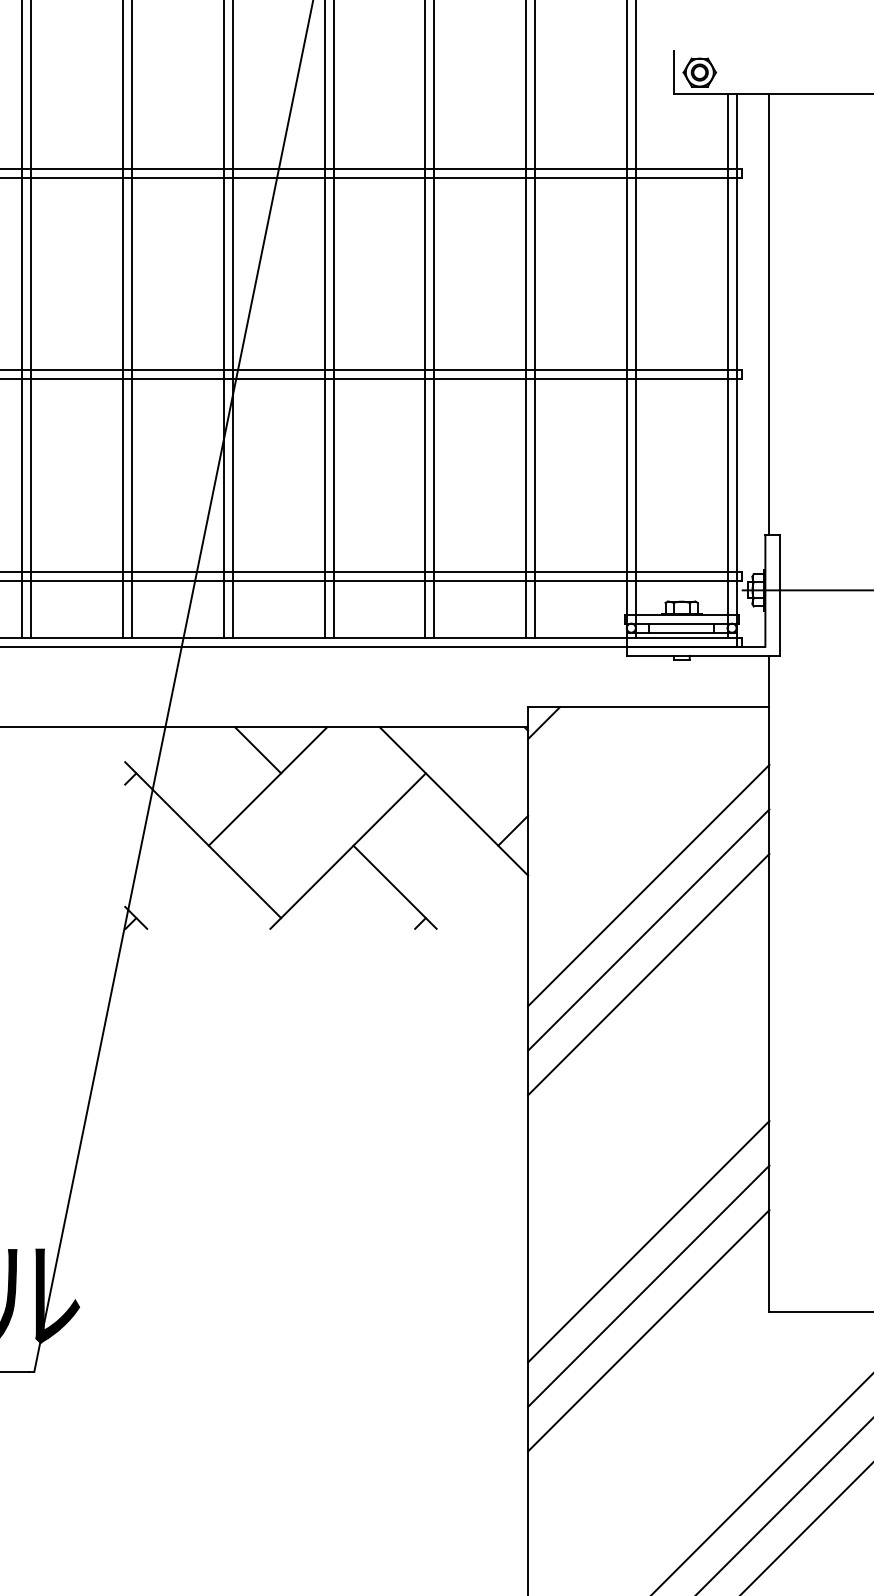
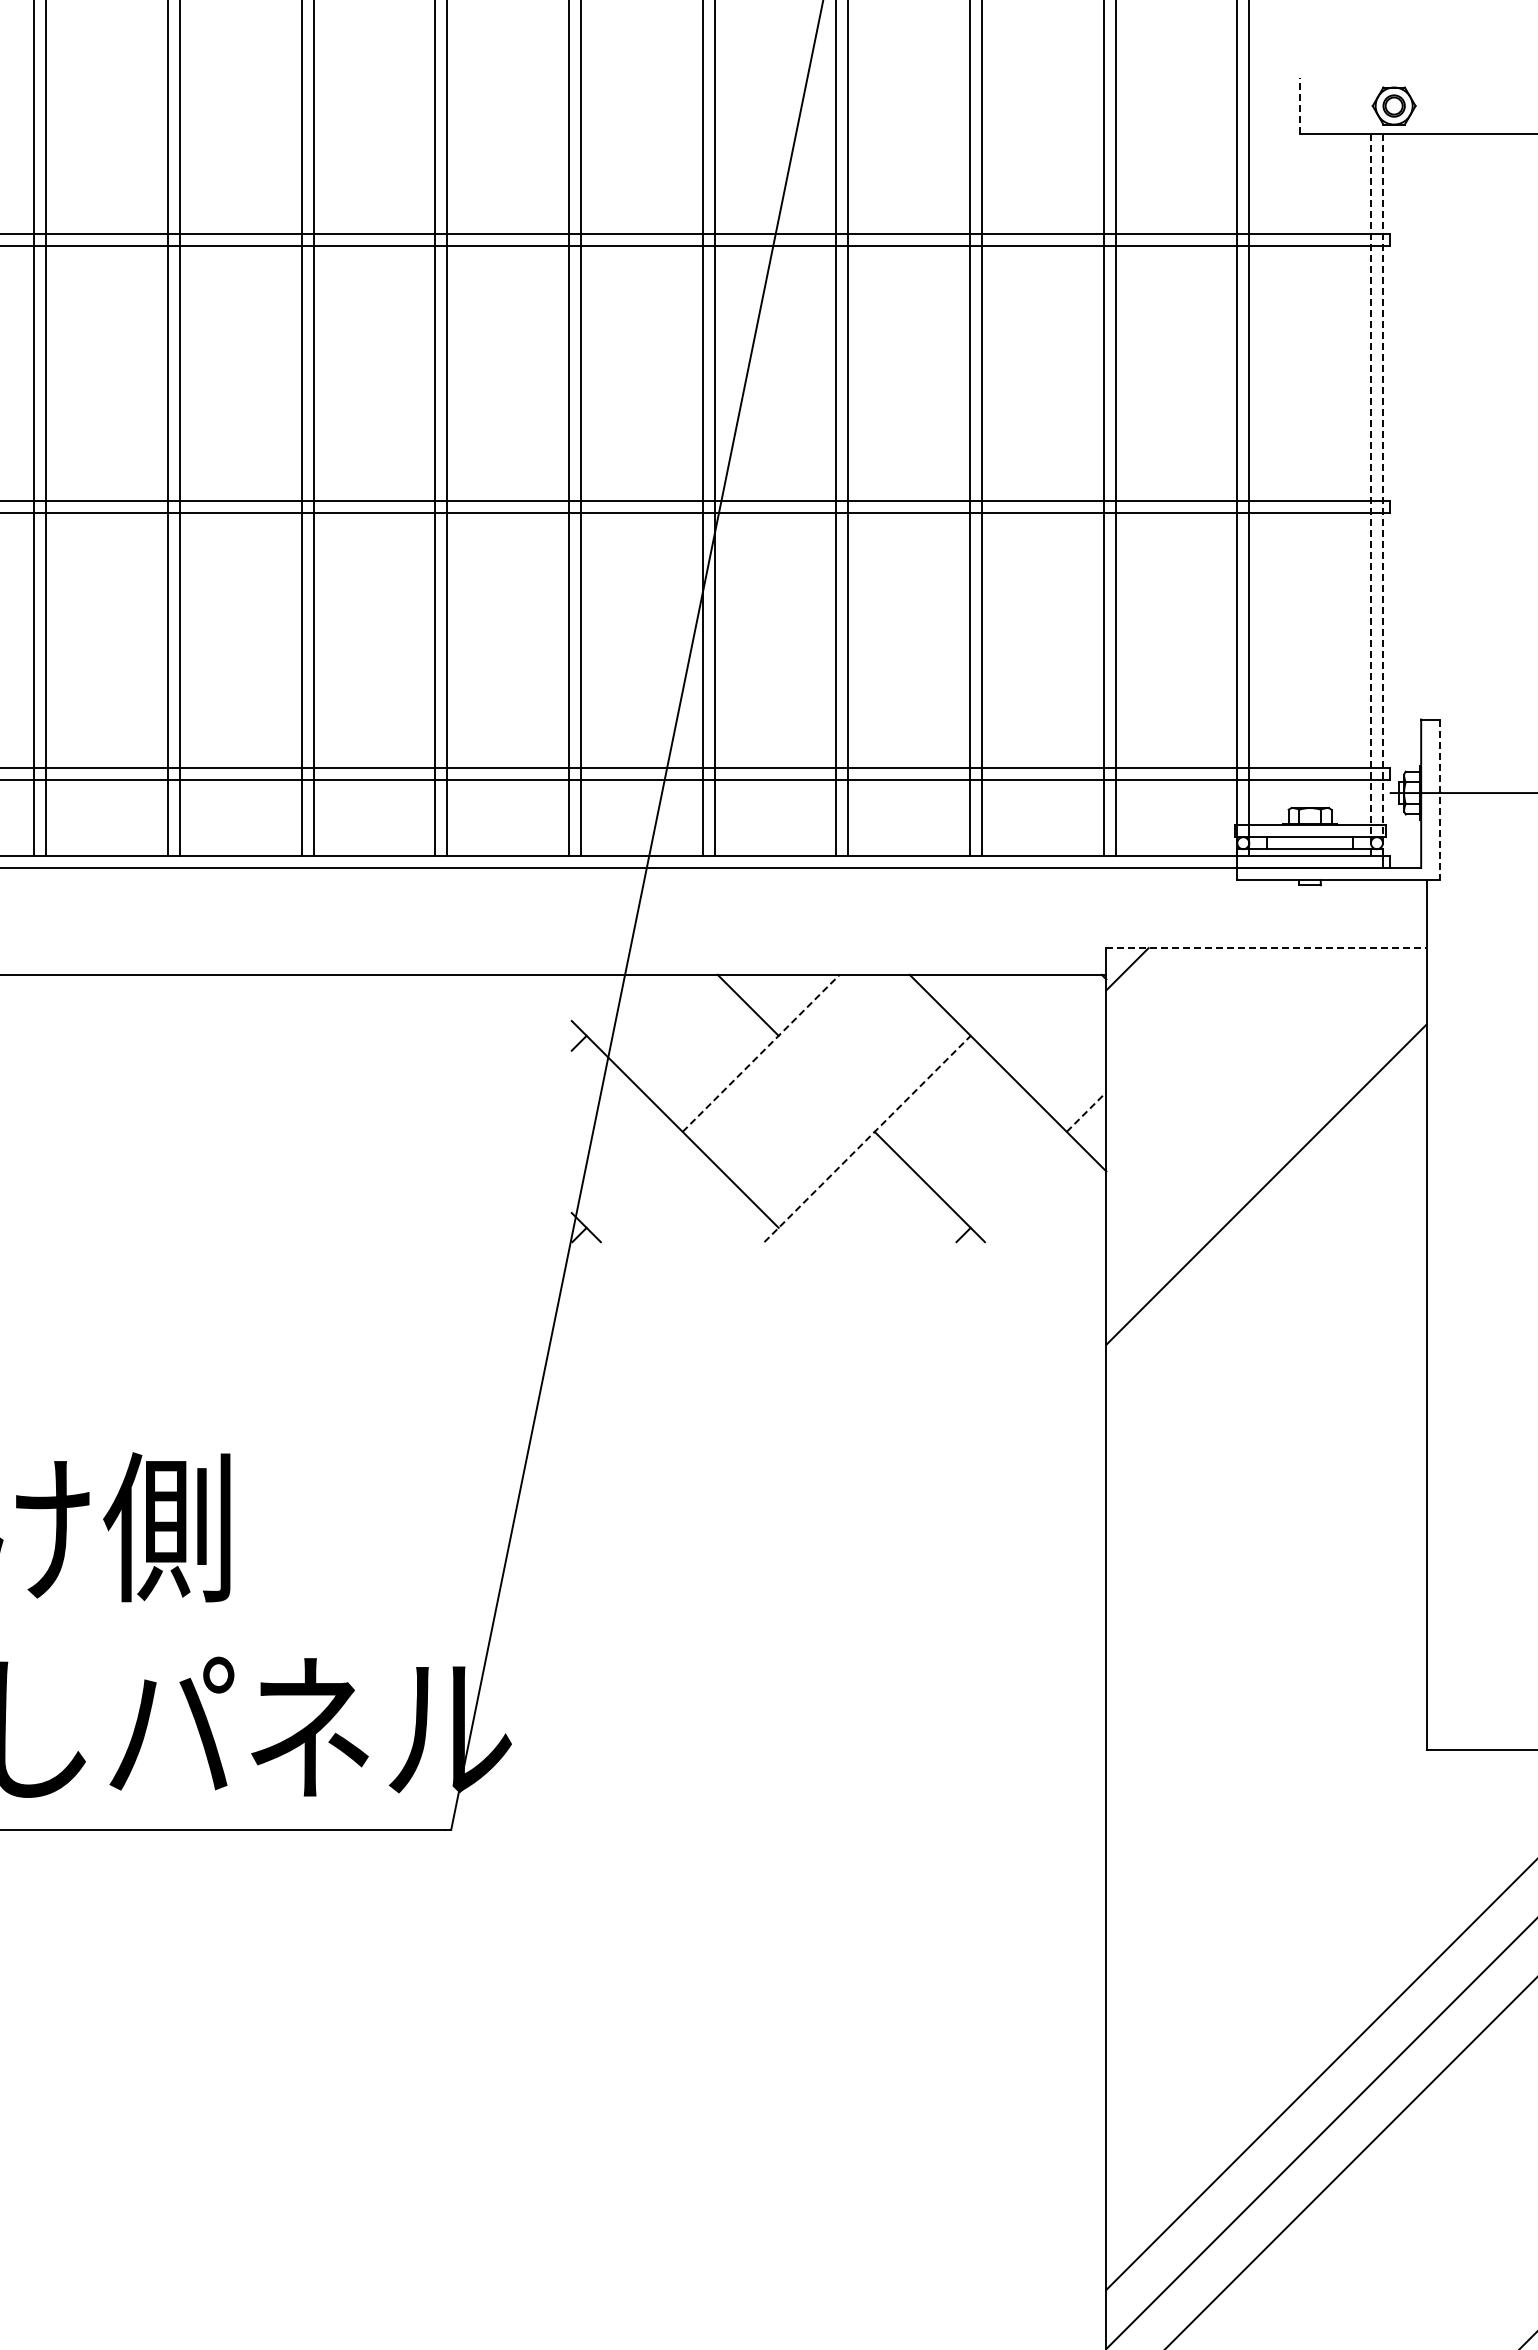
line: (674, 72) -> (1300, 105), solid -> dashed
part: (699, 72) -> (1393, 105), moved
line: (769, 314) -> (1426, 426), removed
line: (727, 366) -> (1370, 495), solid -> dashed
line: (736, 366) -> (1382, 495), solid -> dashed
line: (779, 595) -> (1439, 800), solid -> dashed
line: (648, 707) -> (1266, 948), solid -> dashed
line: (268, 786) -> (761, 1053), solid -> dashed
line: (513, 830) -> (1086, 1111), solid -> dashed
line: (348, 851) -> (867, 1139), solid -> dashed
line: (648, 929) -> (1266, 1243), removed
line: (648, 974) -> (1266, 1302), removed
line: (648, 1241) -> (1266, 1657), removed
line: (648, 1286) -> (1266, 1716), removed
line: (648, 1330) -> (1266, 1775), removed

